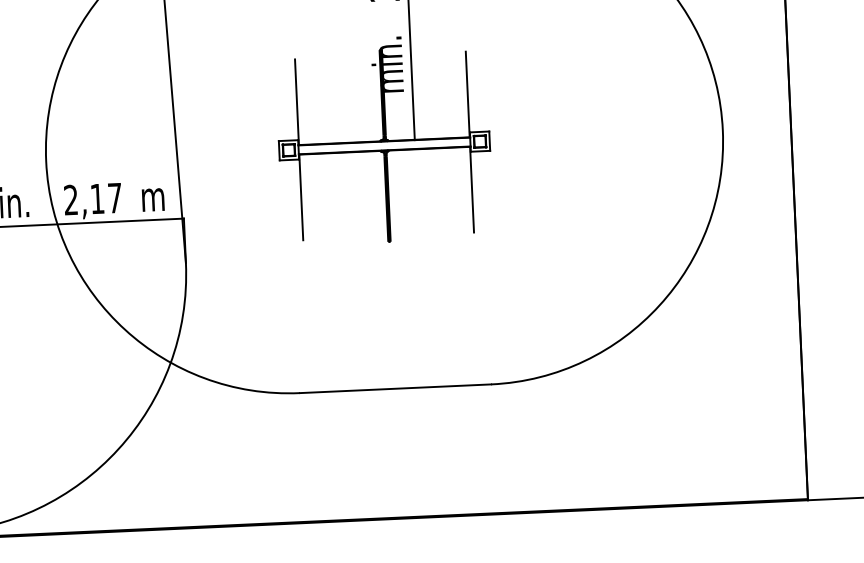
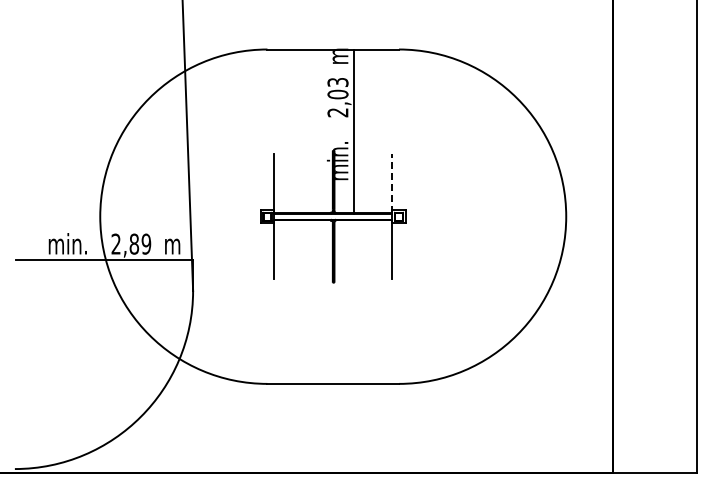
line: (468, 93) -> (392, 183), solid -> dashed
text: (106, 197) -> (140, 243), 2,17 -> 2,89

